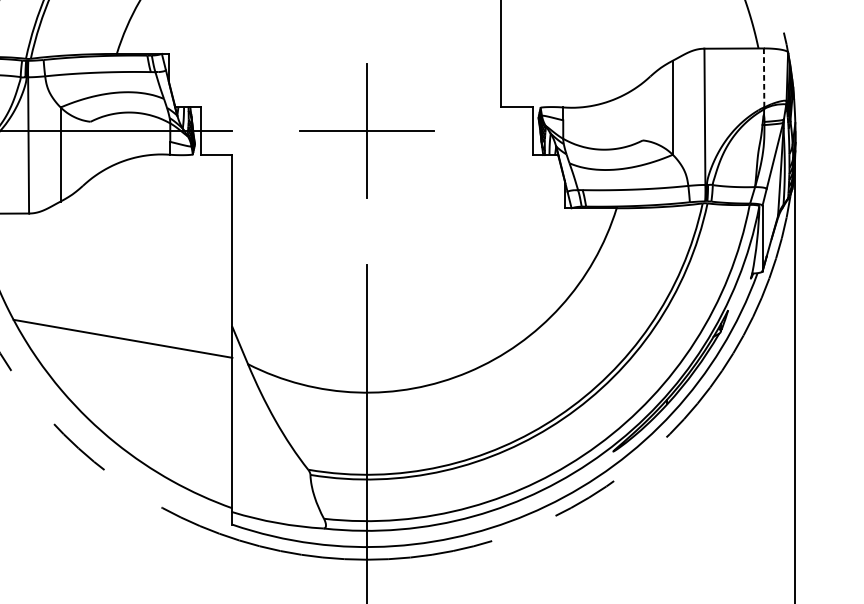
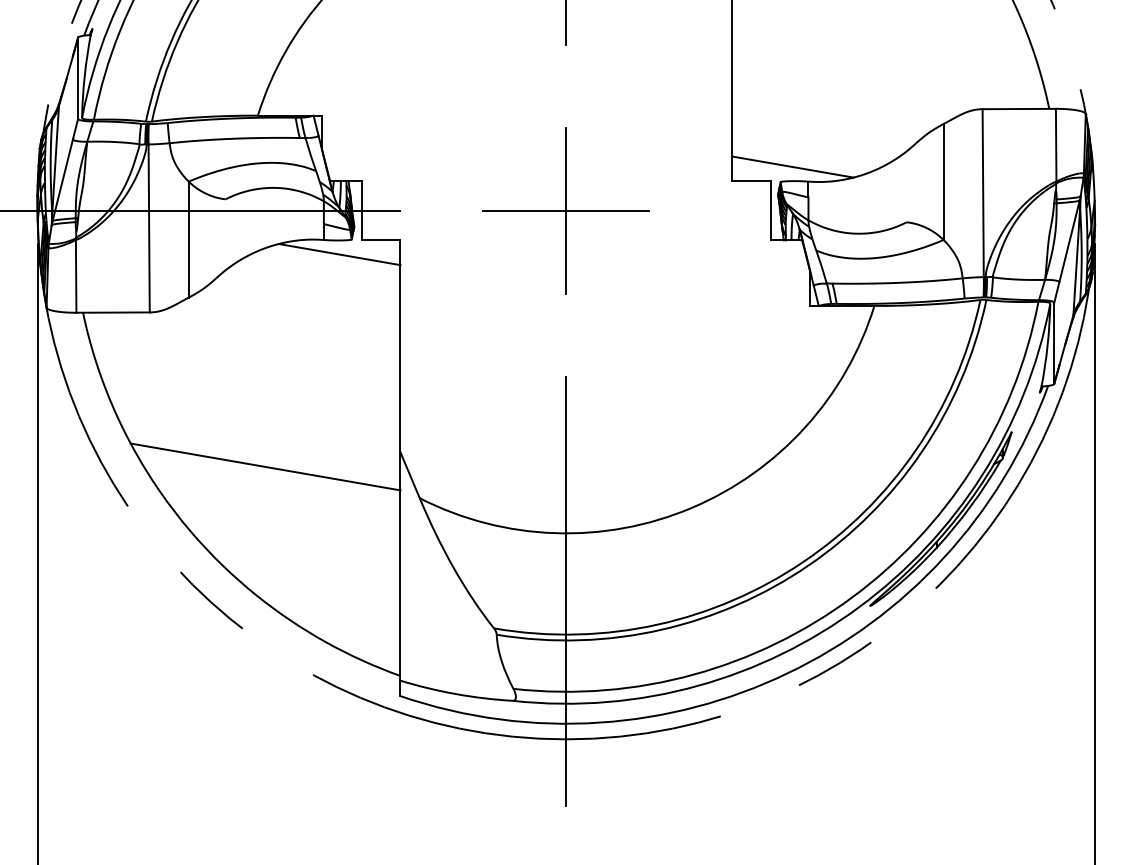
line: (764, 77) -> (1056, 144), dashed -> solid
line: (550, 95) -> (792, 166), added
line: (182, 166) -> (339, 254), added

